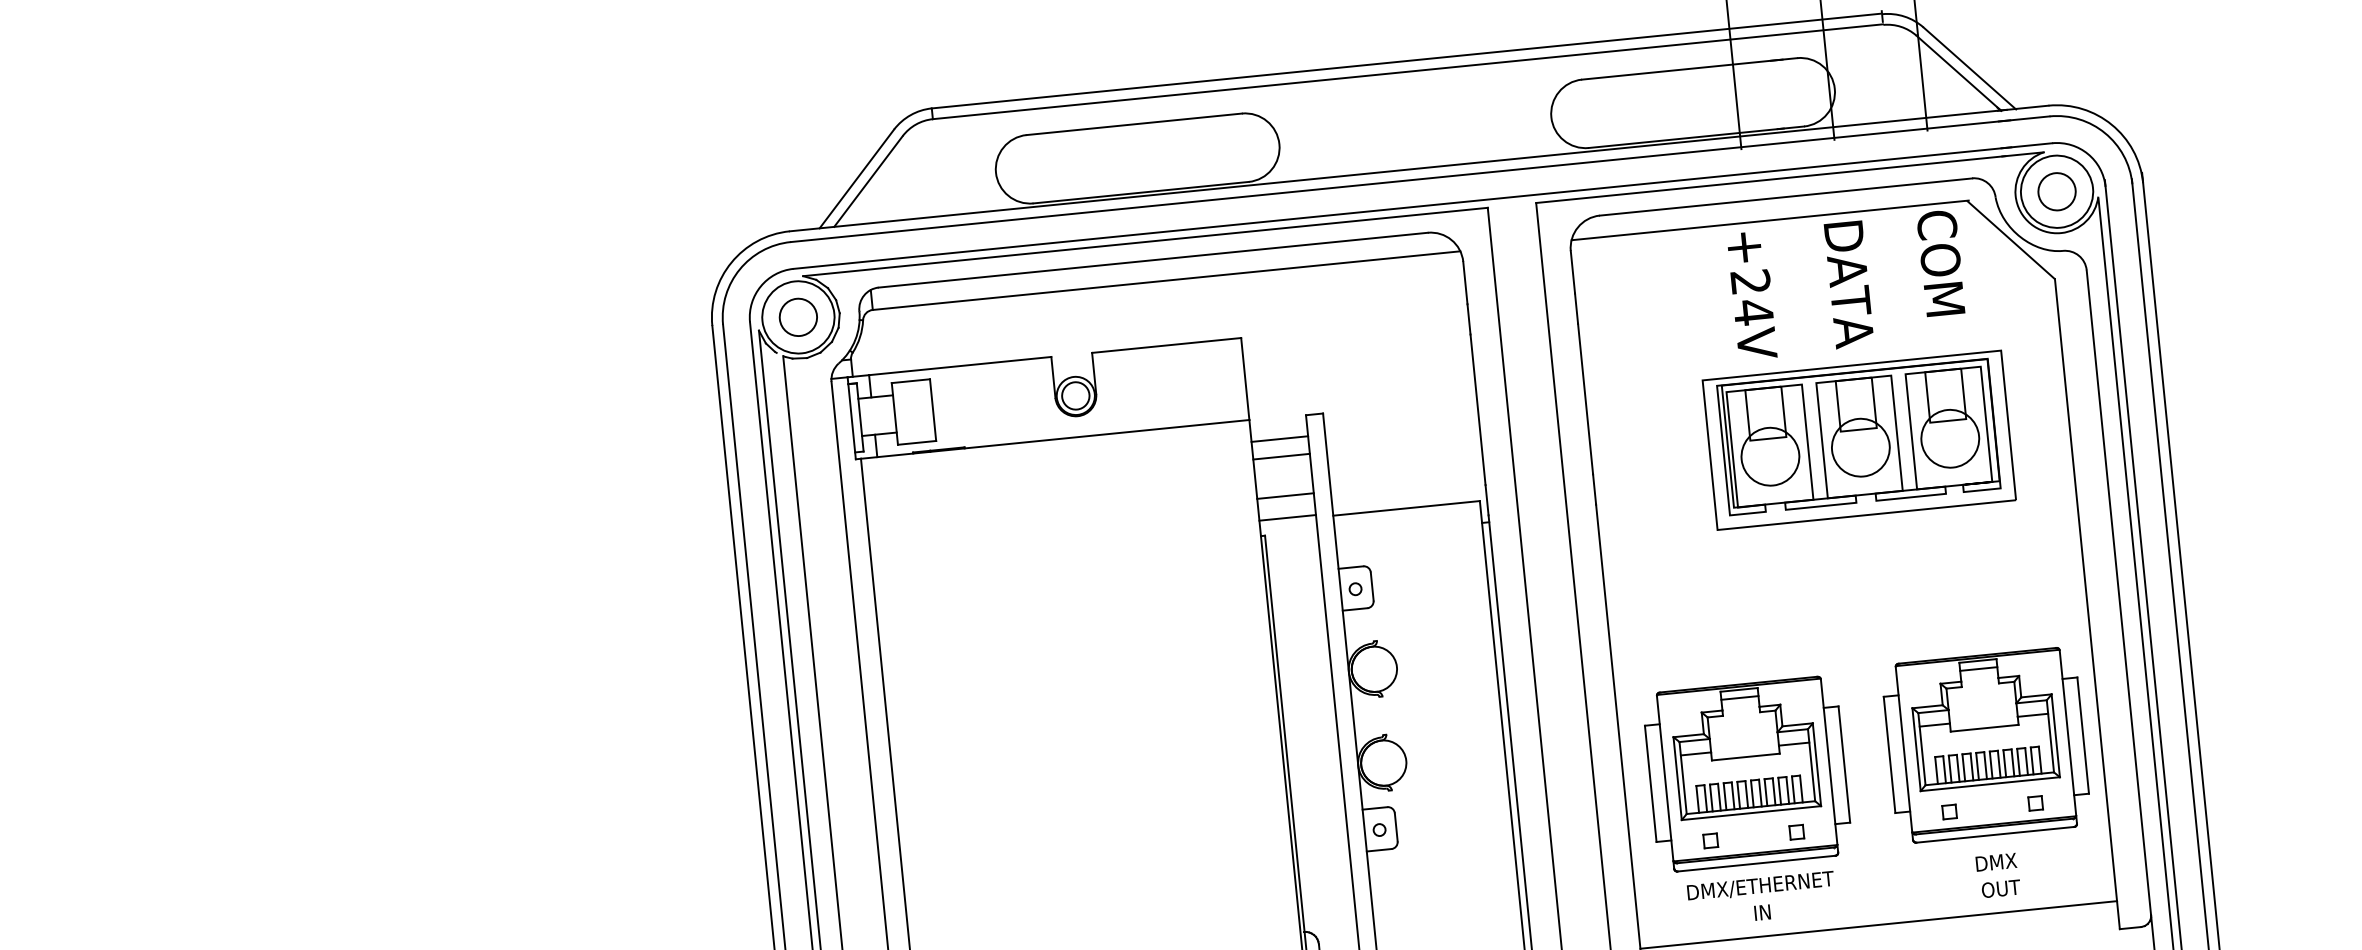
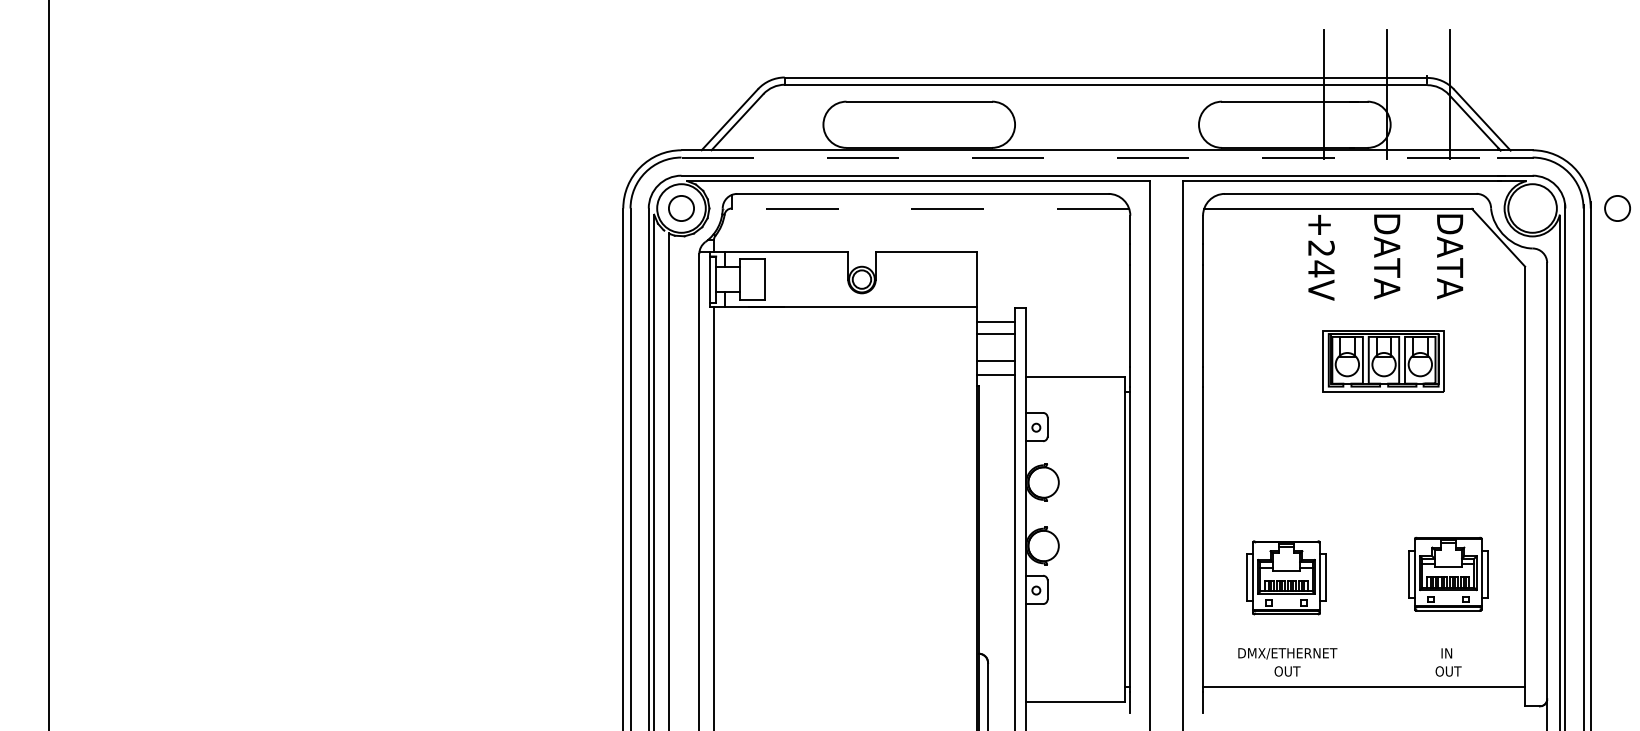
line: (1401, 181) -> (1094, 157), solid -> dashed
circle: (2056, 191) -> (1617, 208), moved
text: (1941, 275) -> (1449, 256), COM -> DATA
line: (1166, 280) -> (930, 208), solid -> dashed
part: (1859, 440) -> (1383, 361), size x0.6
part: (1986, 743) -> (1448, 573), size x0.6
part: (1747, 773) -> (1286, 577), size x0.6
text: (1995, 862) -> (1446, 653), DMX -> IN
text: (1762, 912) -> (1287, 671), IN -> OUT

